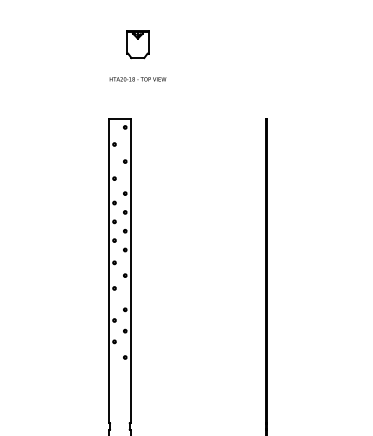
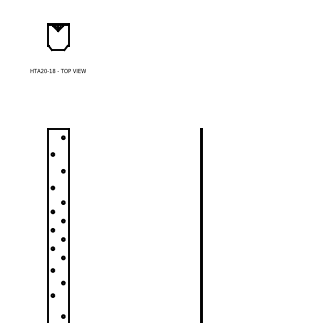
part: (137, 55) -> (57, 47), moved

